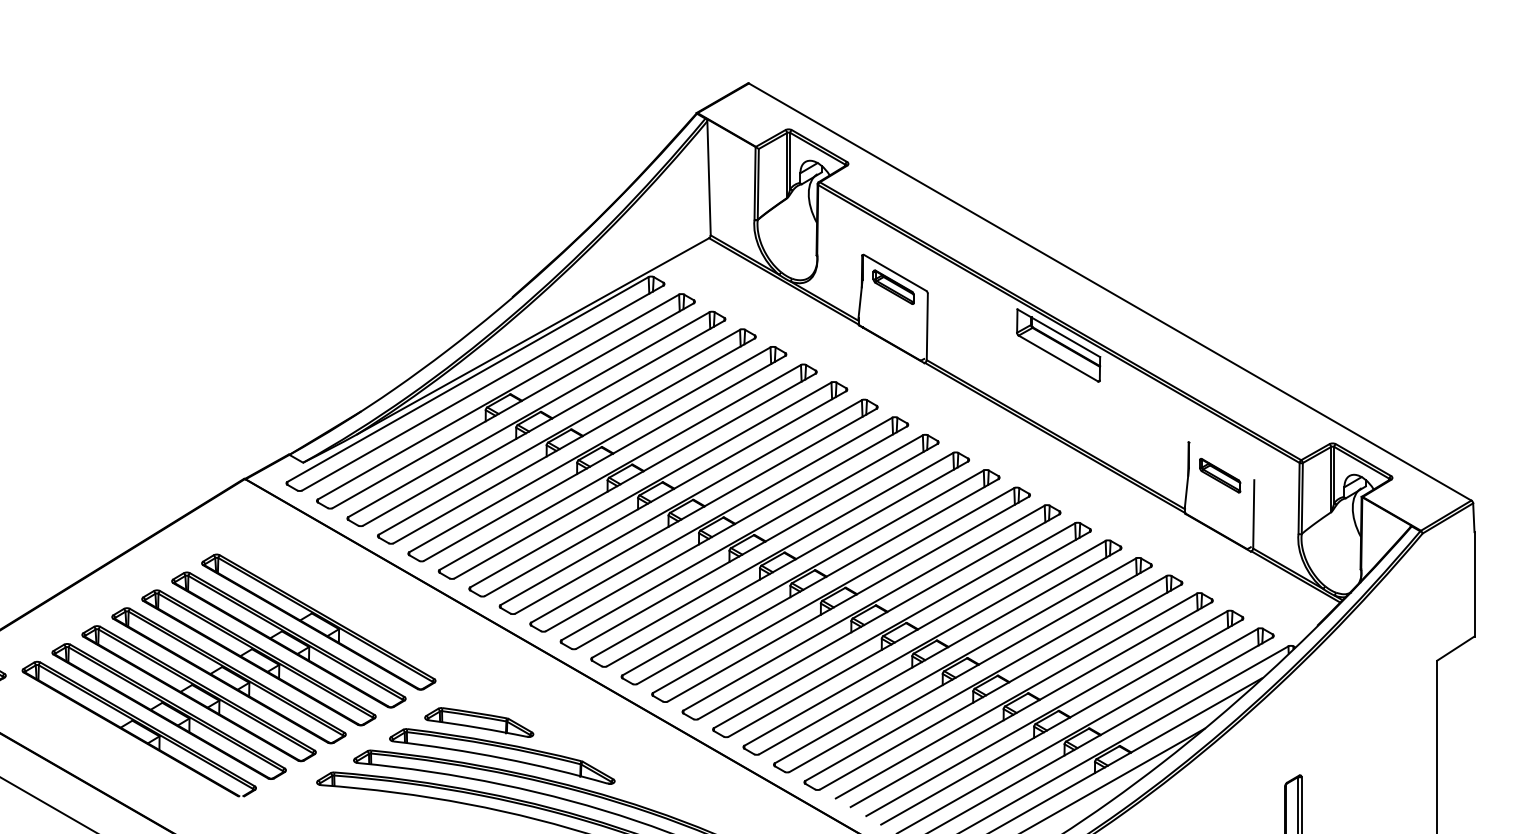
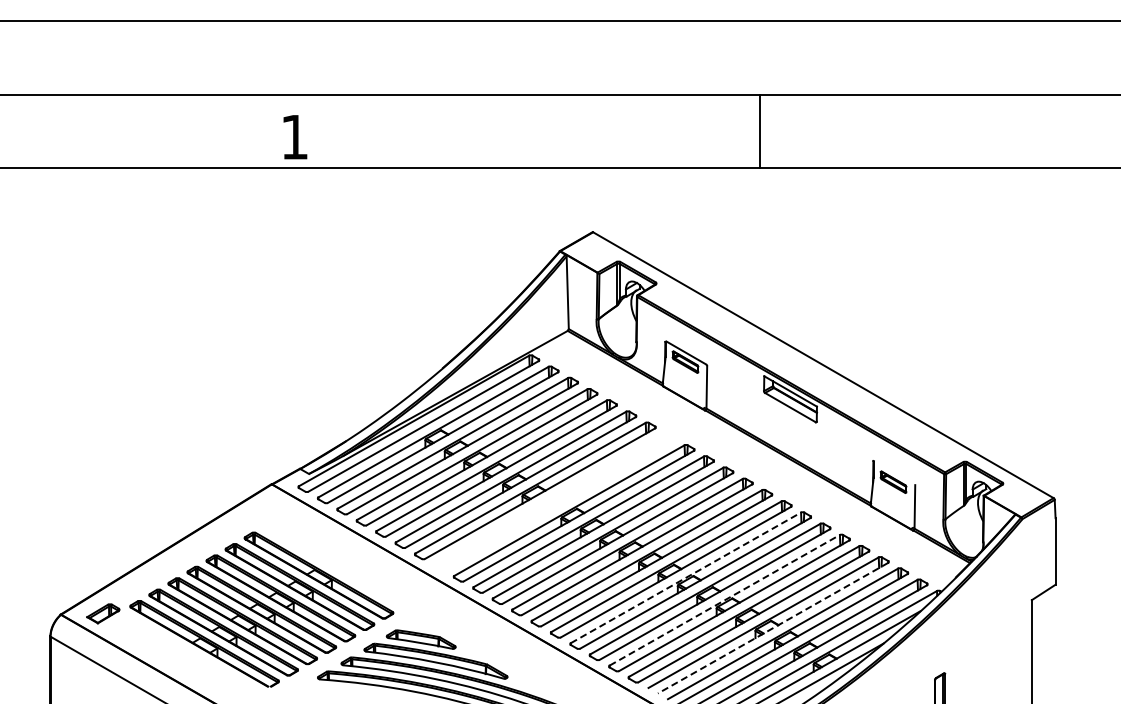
part: (688, 505) -> (554, 501), removed
line: (895, 625) -> (686, 577), solid -> dashed
line: (956, 661) -> (725, 600), solid -> dashed
line: (1030, 705) -> (772, 628), solid -> dashed

